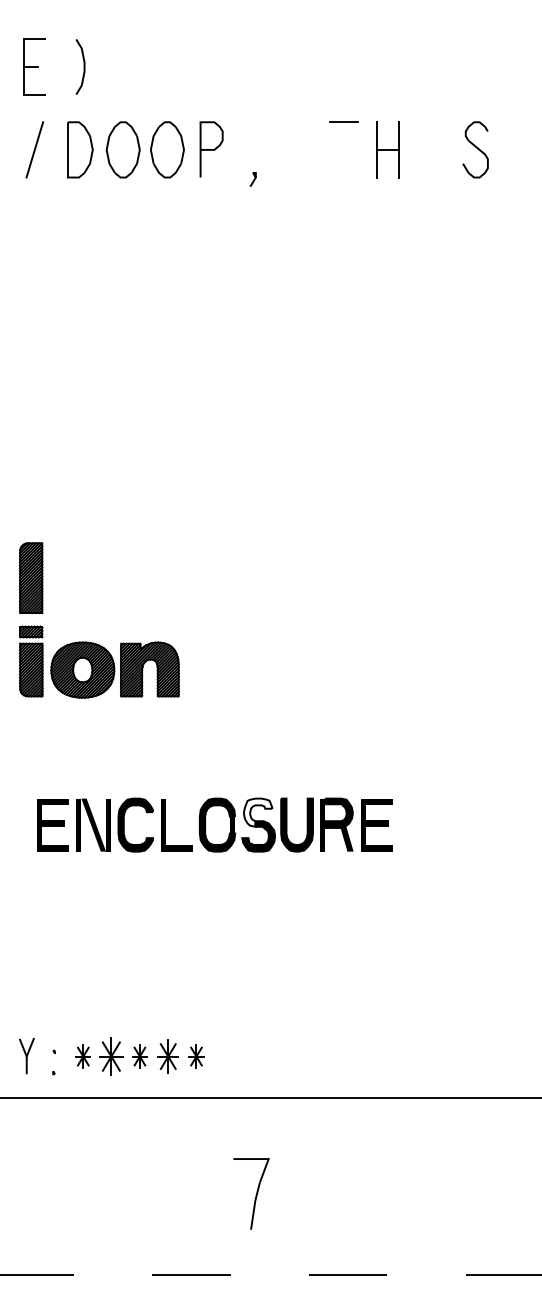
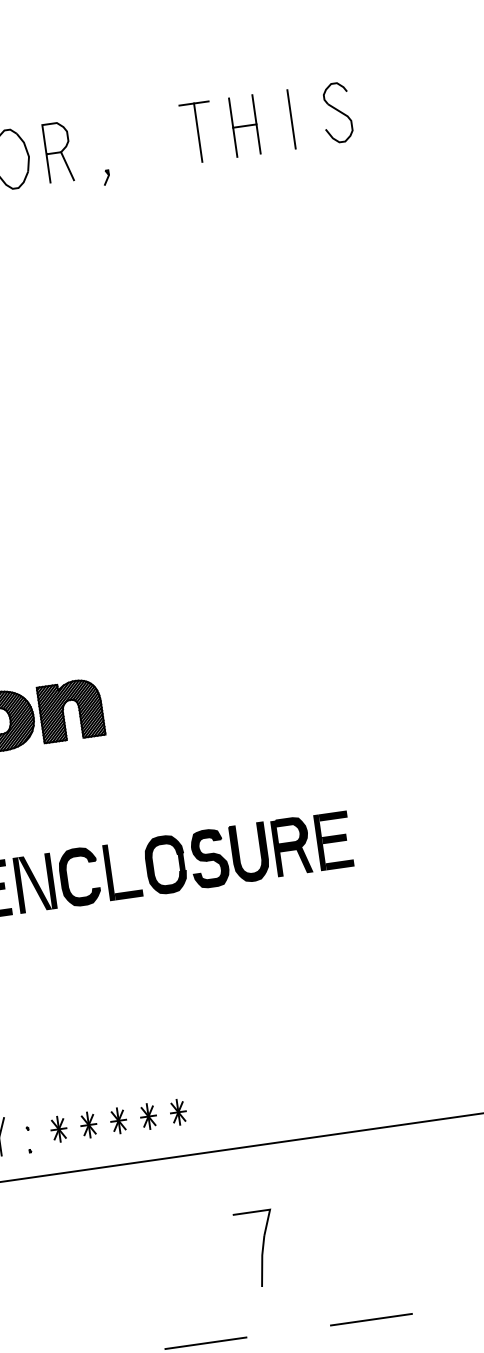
line: (344, 149) -> (198, 132), added
line: (432, 149) -> (291, 119), added
line: (218, 163) -> (67, 165), added
fill: (258, 812) -> (207, 845), added
part: (111, 1056) -> (88, 1125), size x0.62
part: (167, 1056) -> (147, 1116), size x0.71

